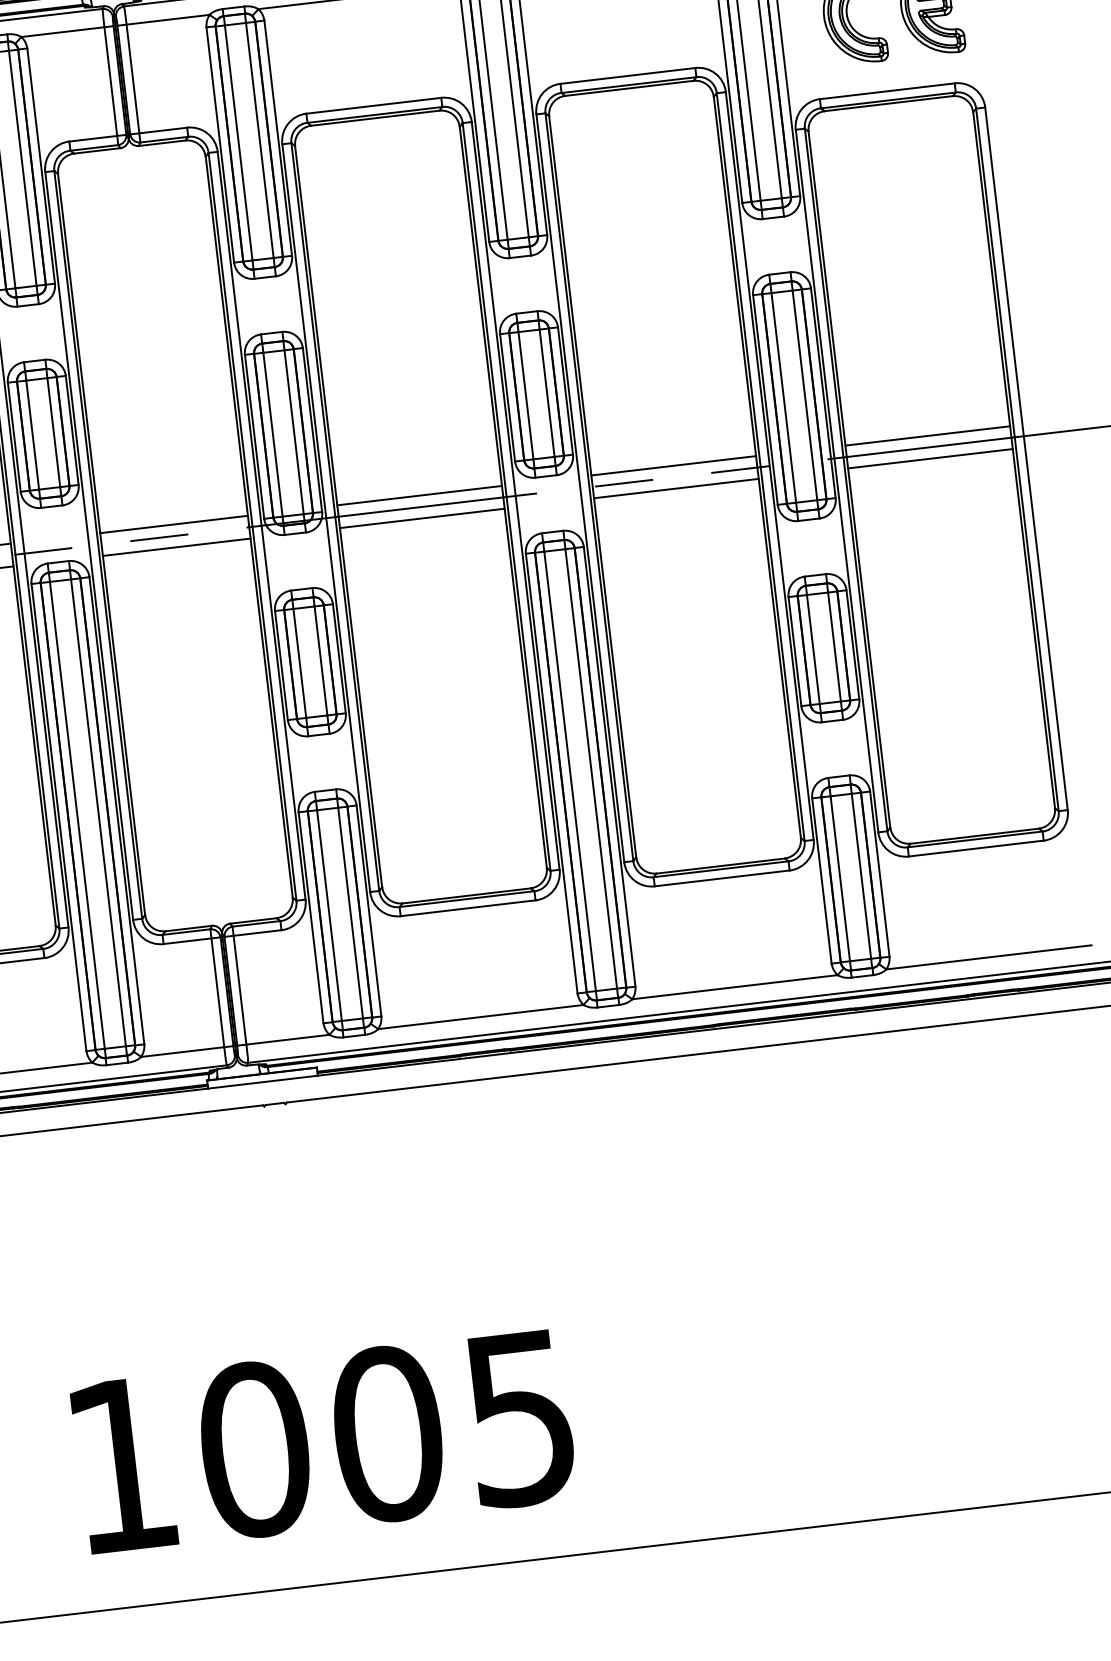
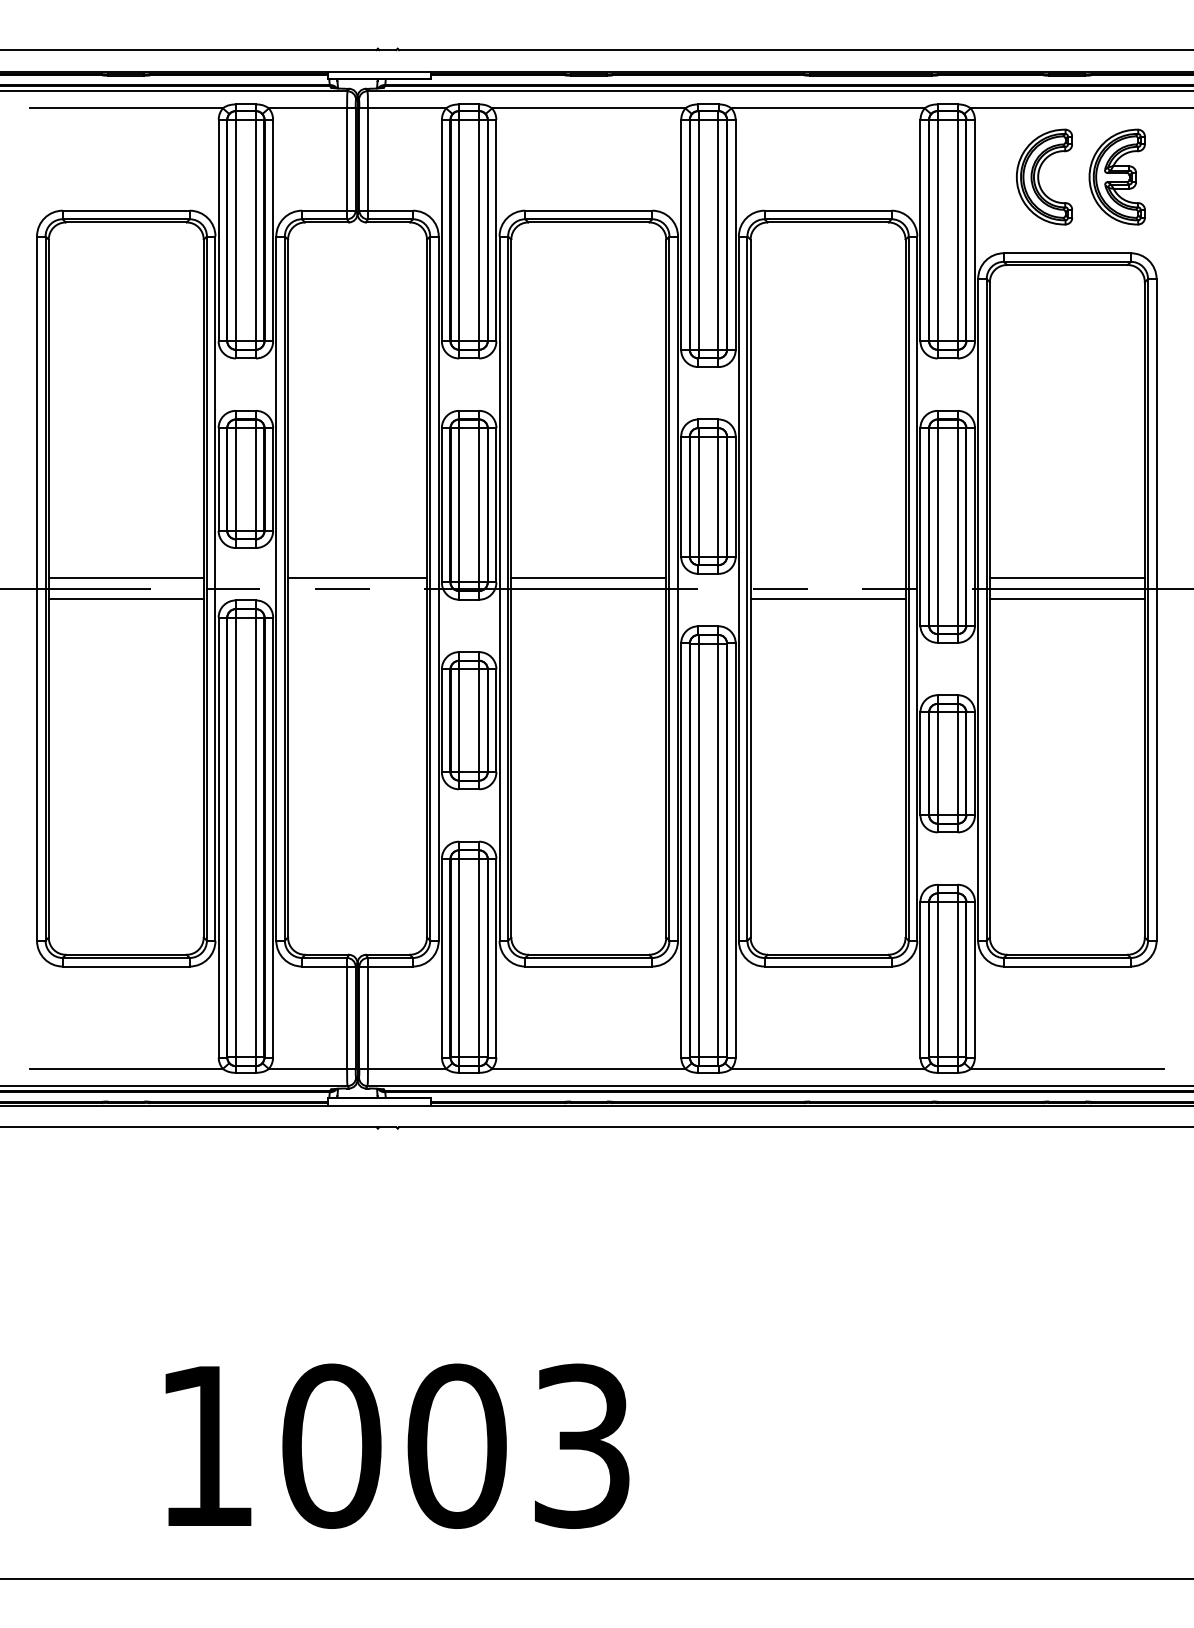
line: (673, 465) -> (827, 577), removed
line: (422, 518) -> (588, 599), removed
line: (176, 547) -> (357, 599), removed
text: (520, 1417) -> (581, 1445), 1005 -> 1003

